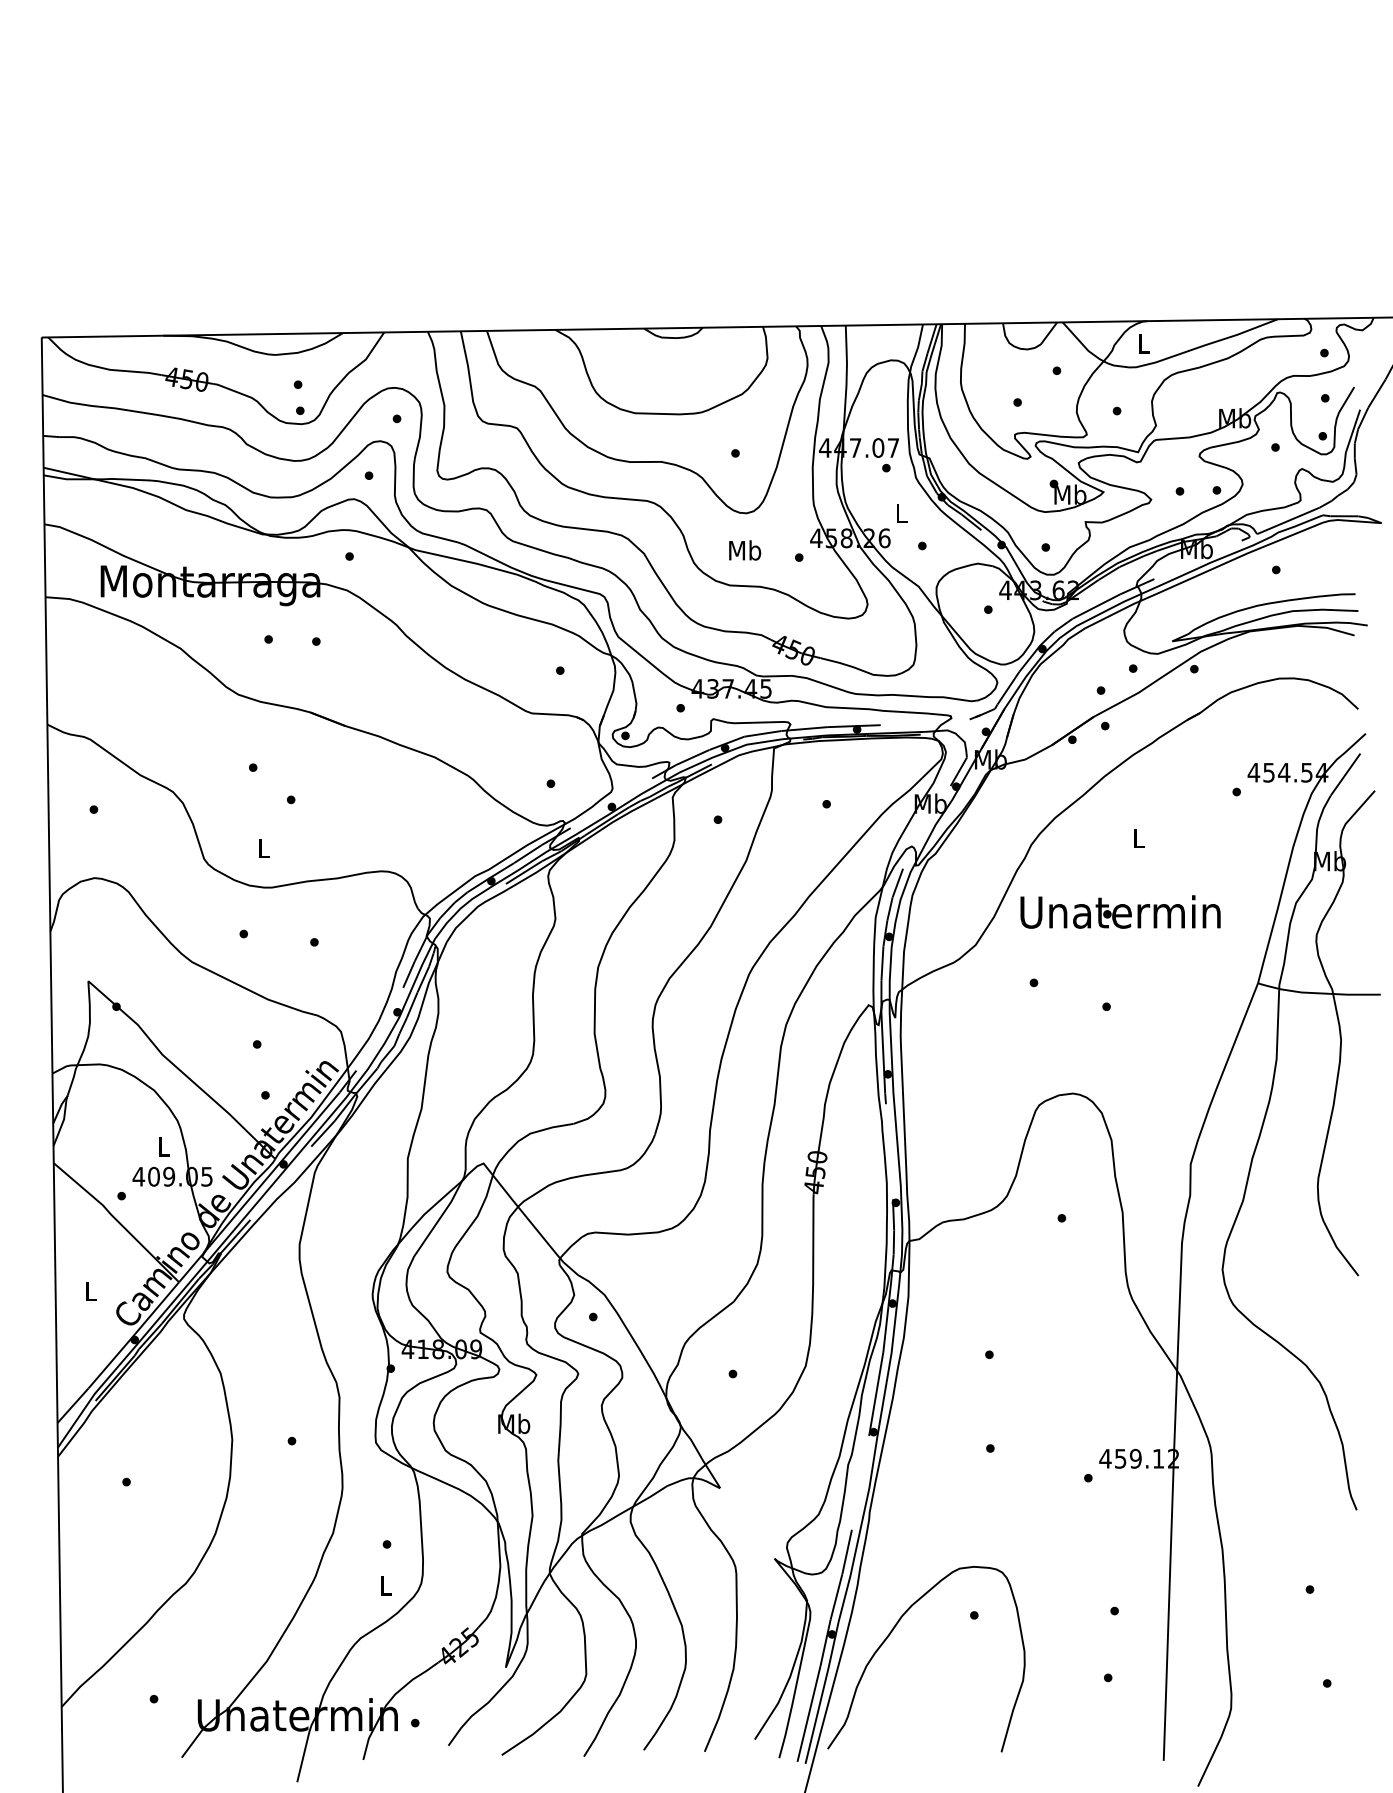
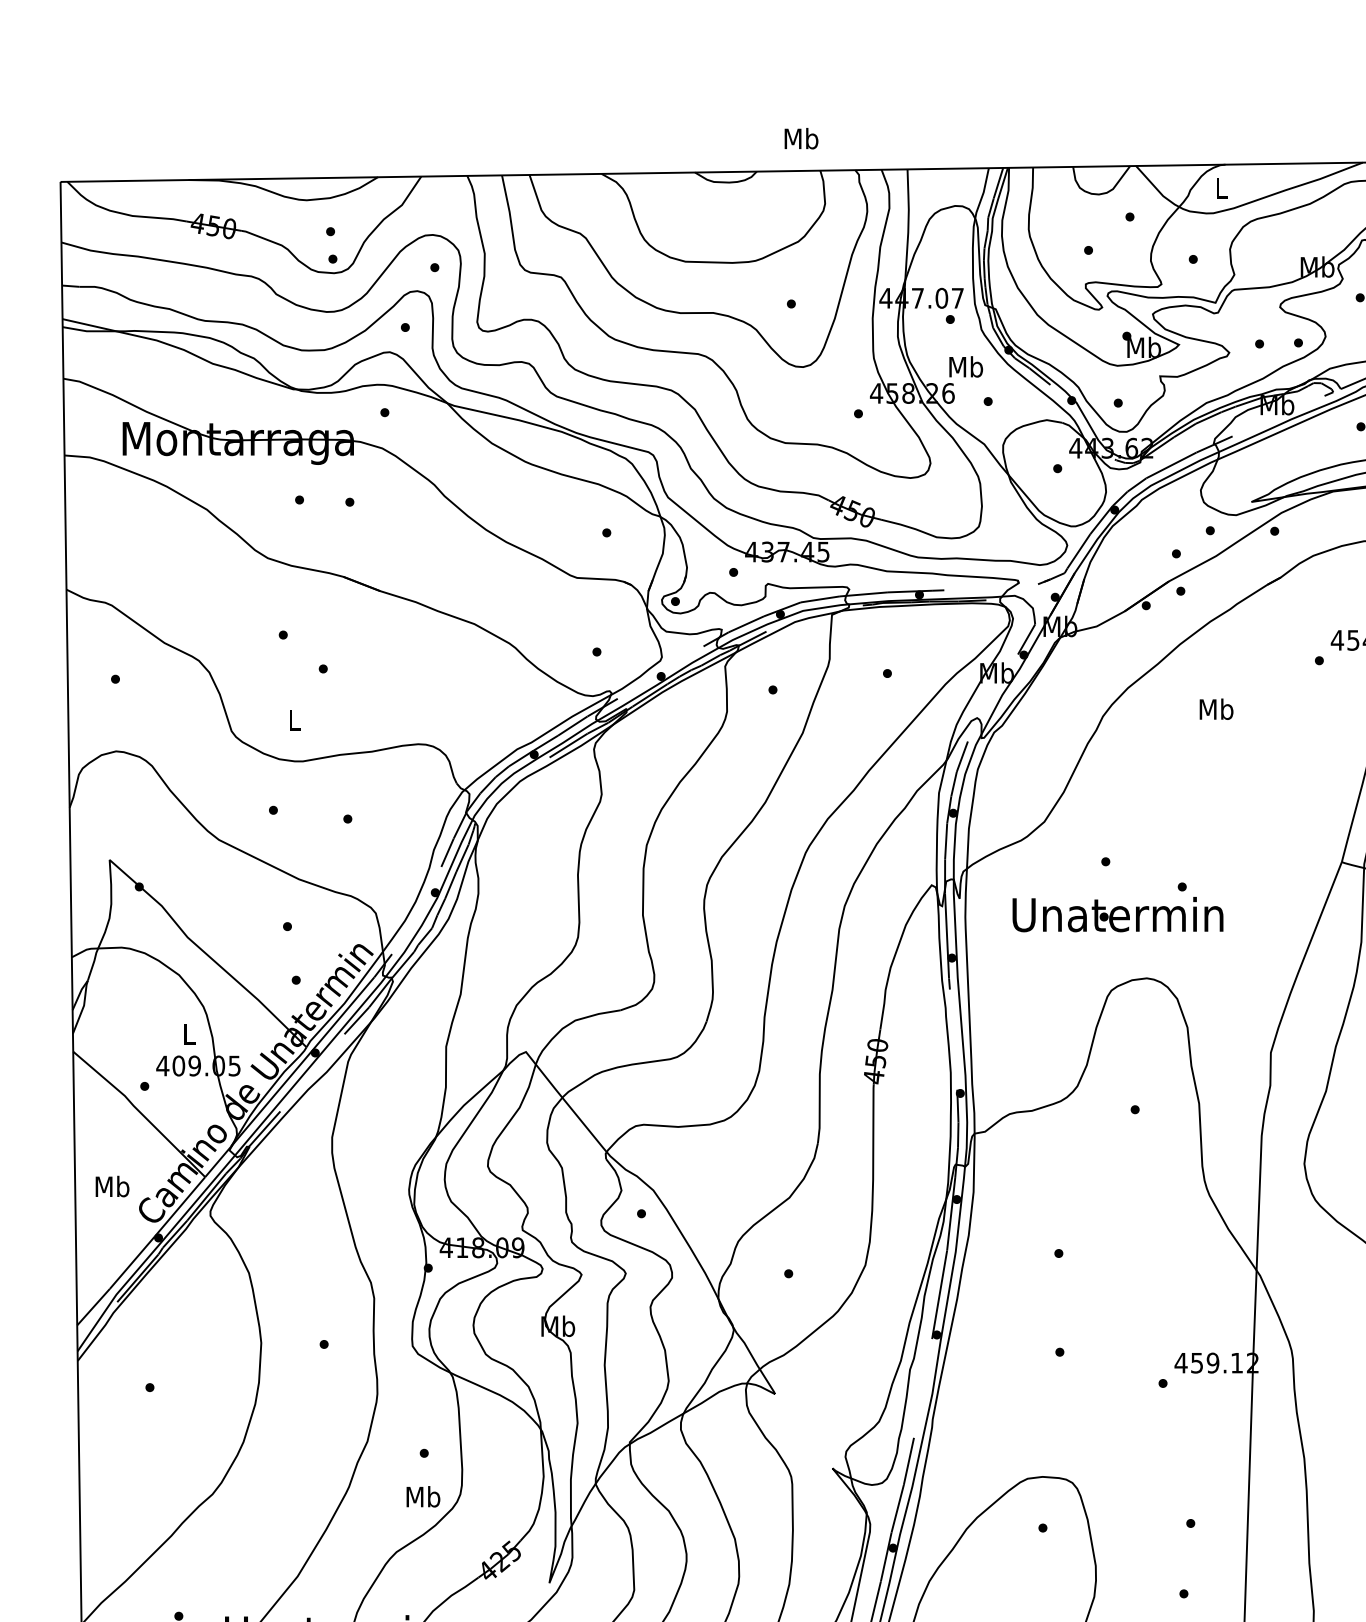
text: (901, 512) -> (966, 366), L -> Mb
text: (745, 550) -> (801, 138), moved
text: (1139, 838) -> (1216, 709), L -> Mb
text: (1120, 911) -> (1117, 914), moved
text: (91, 1291) -> (112, 1186), L -> Mb
text: (386, 1585) -> (423, 1496), L -> Mb

